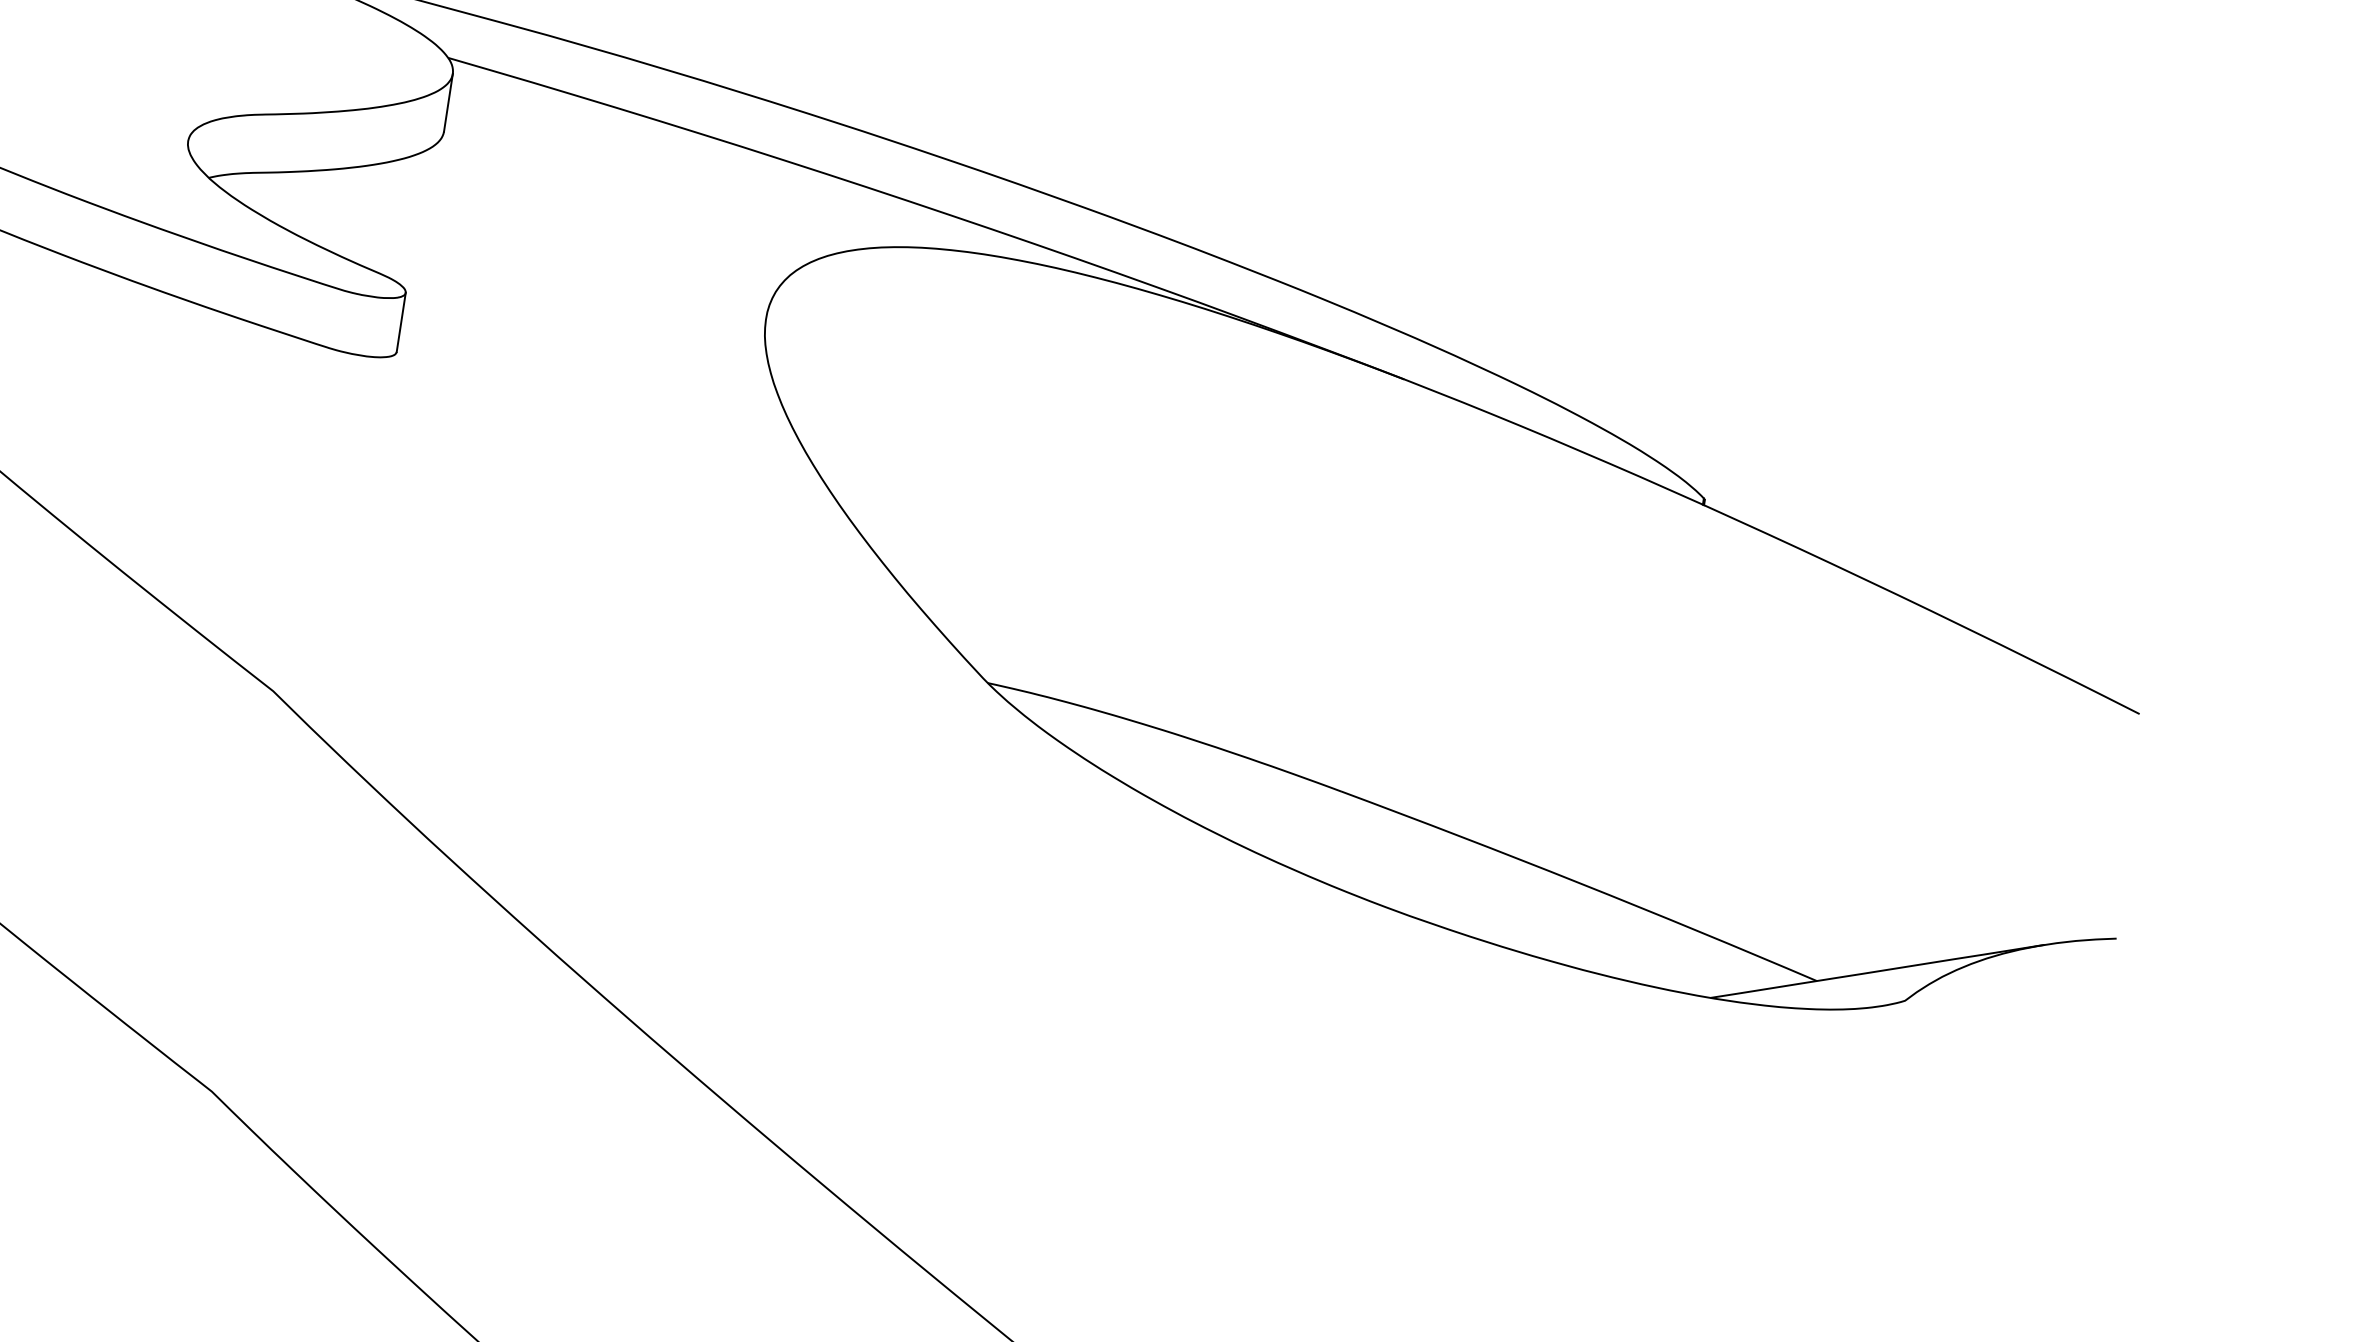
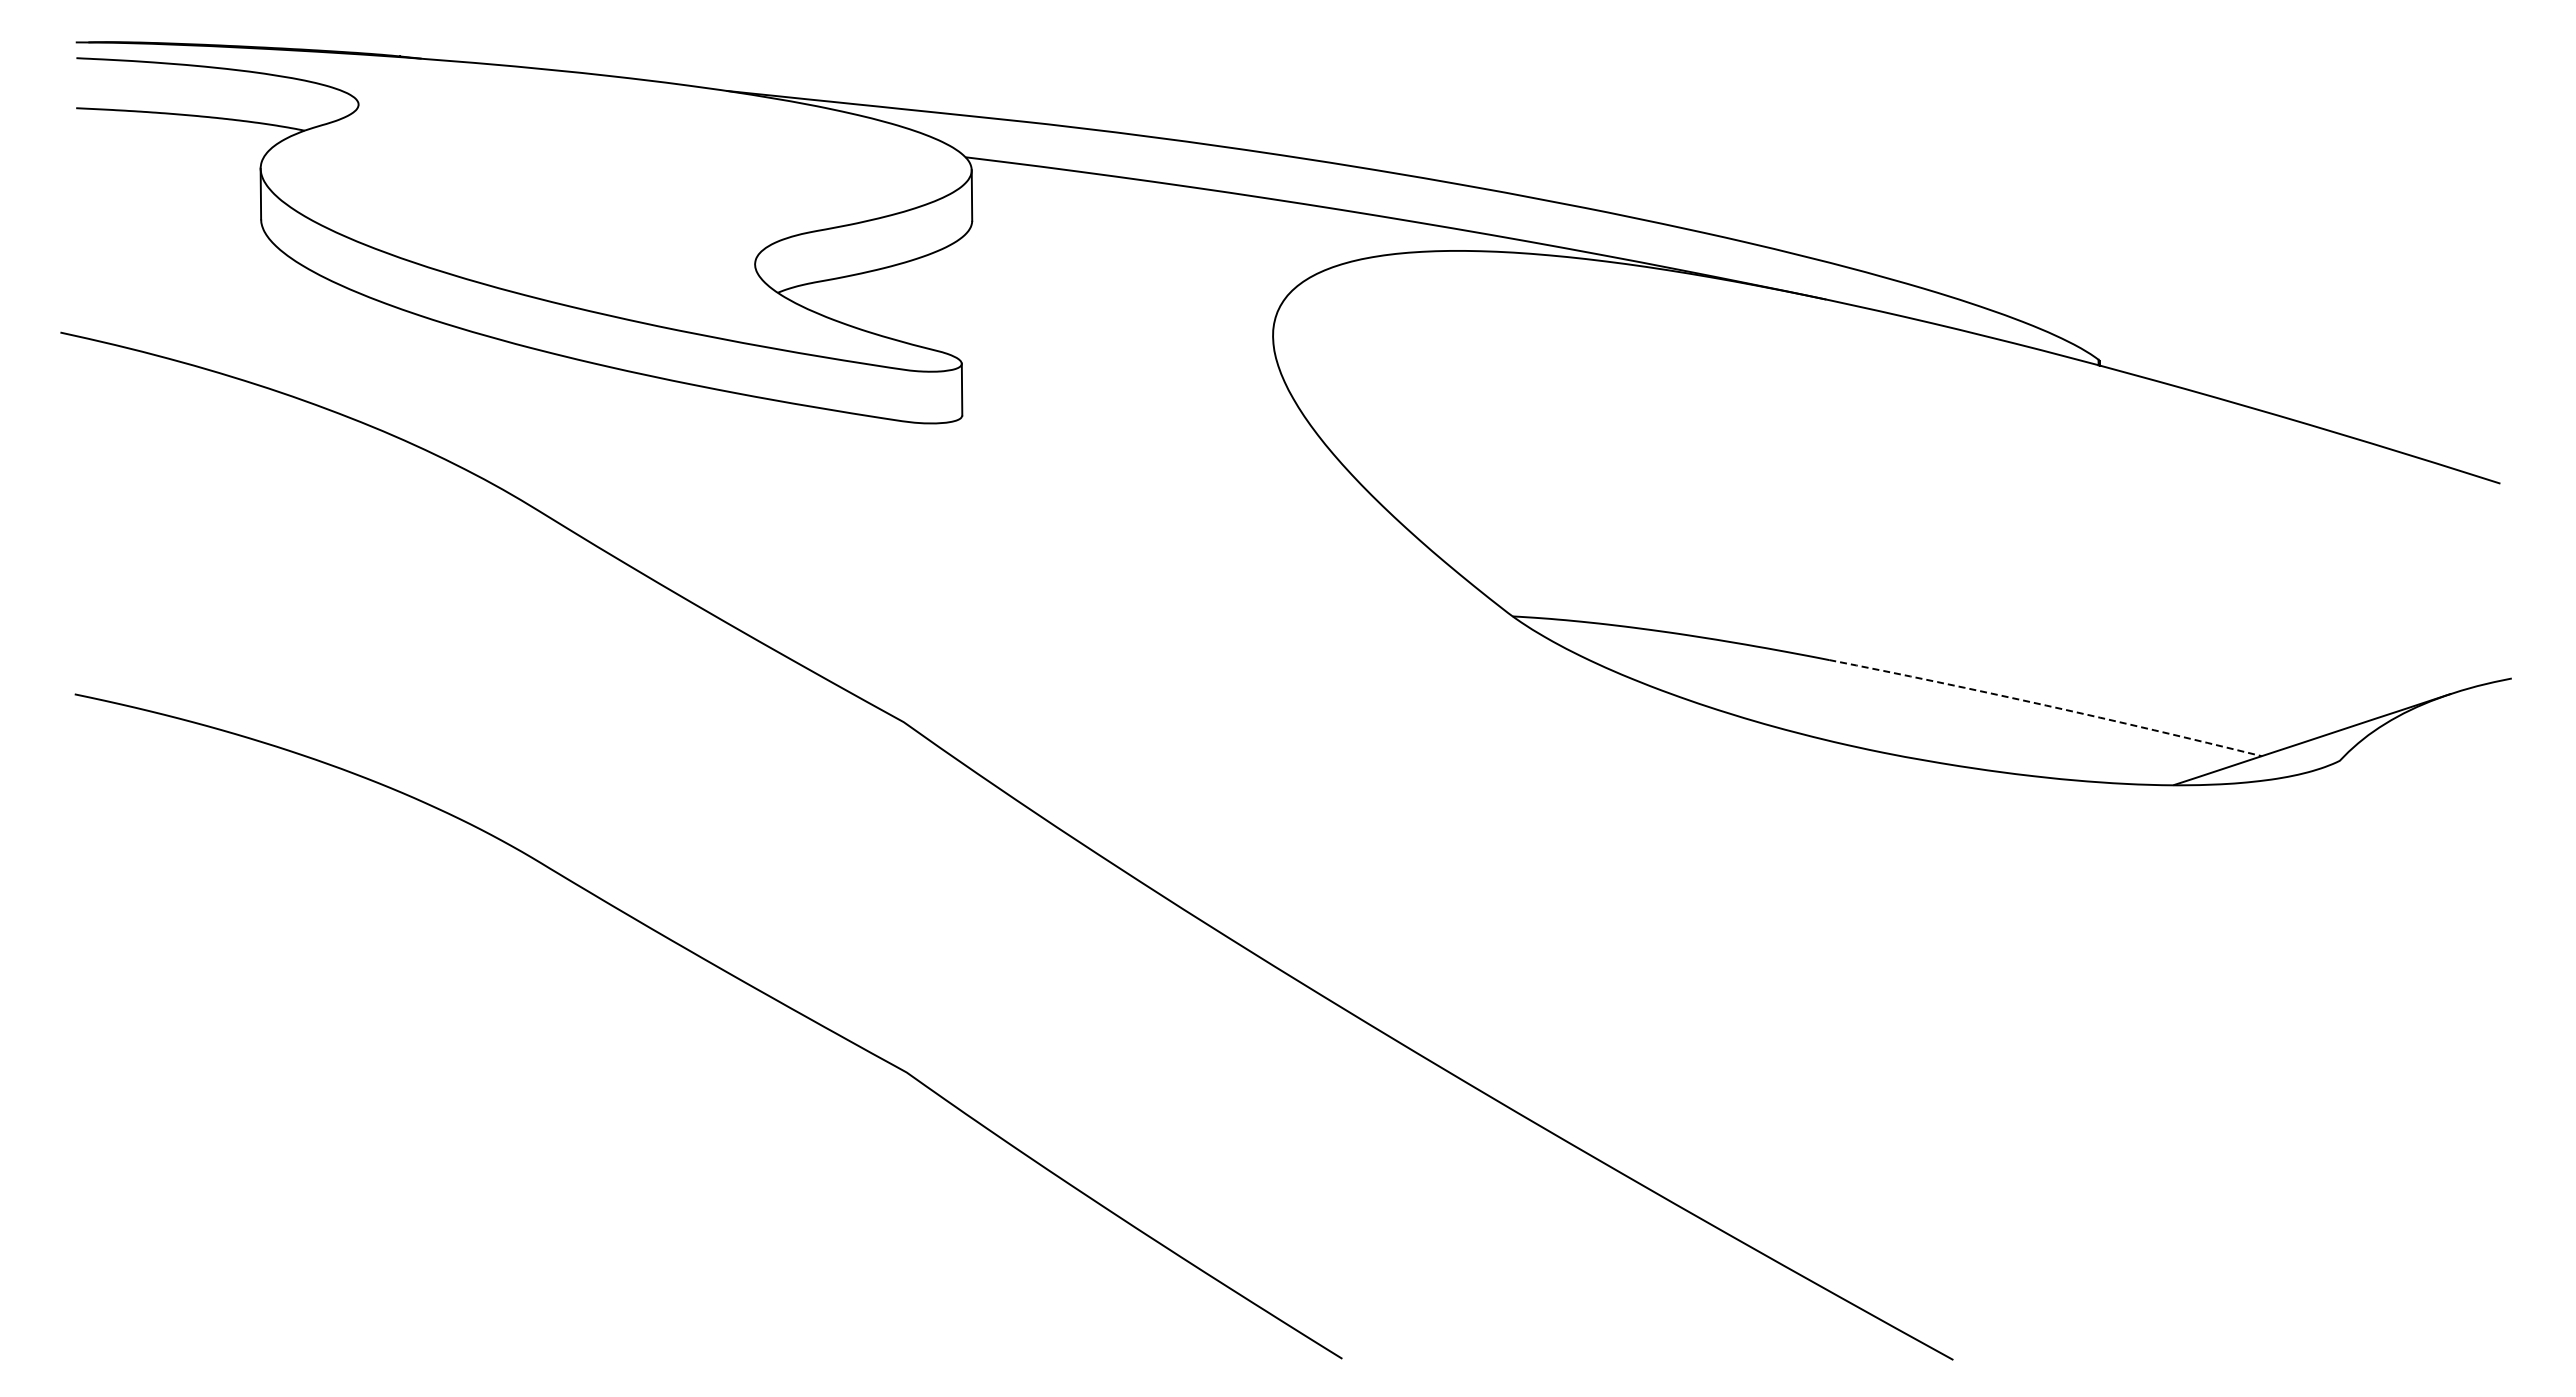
arc: (1580, 883) -> (2046, 705), solid -> dashed

